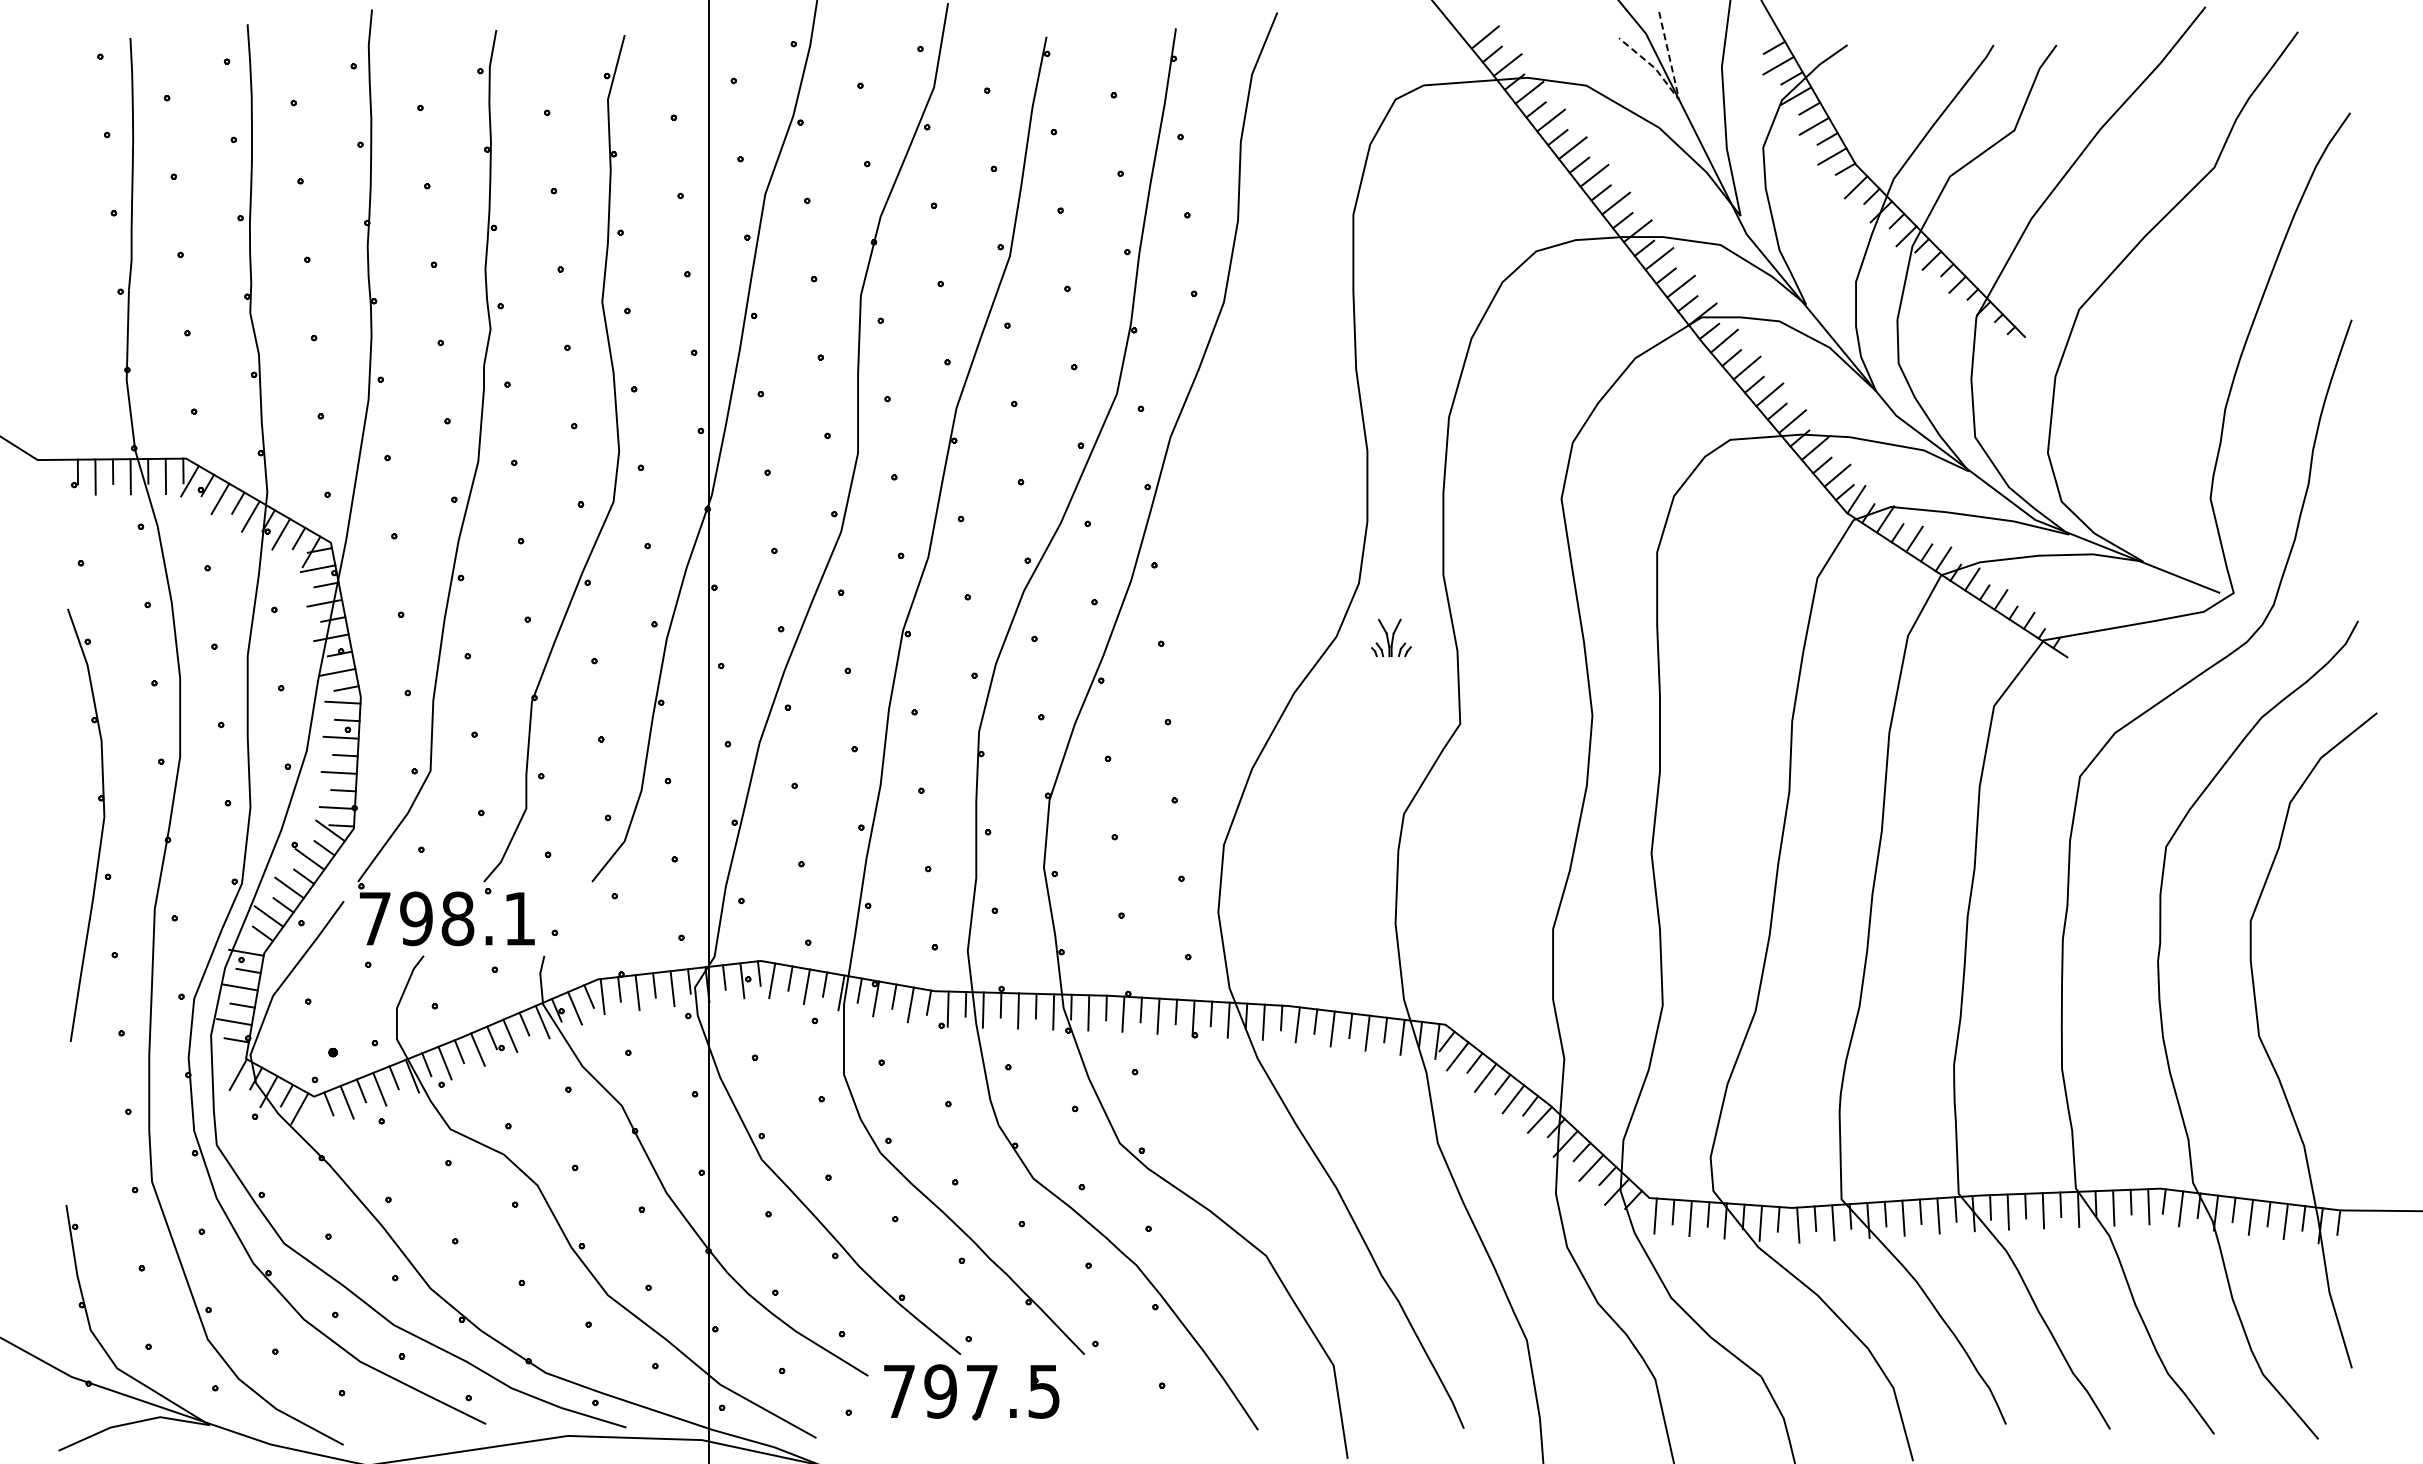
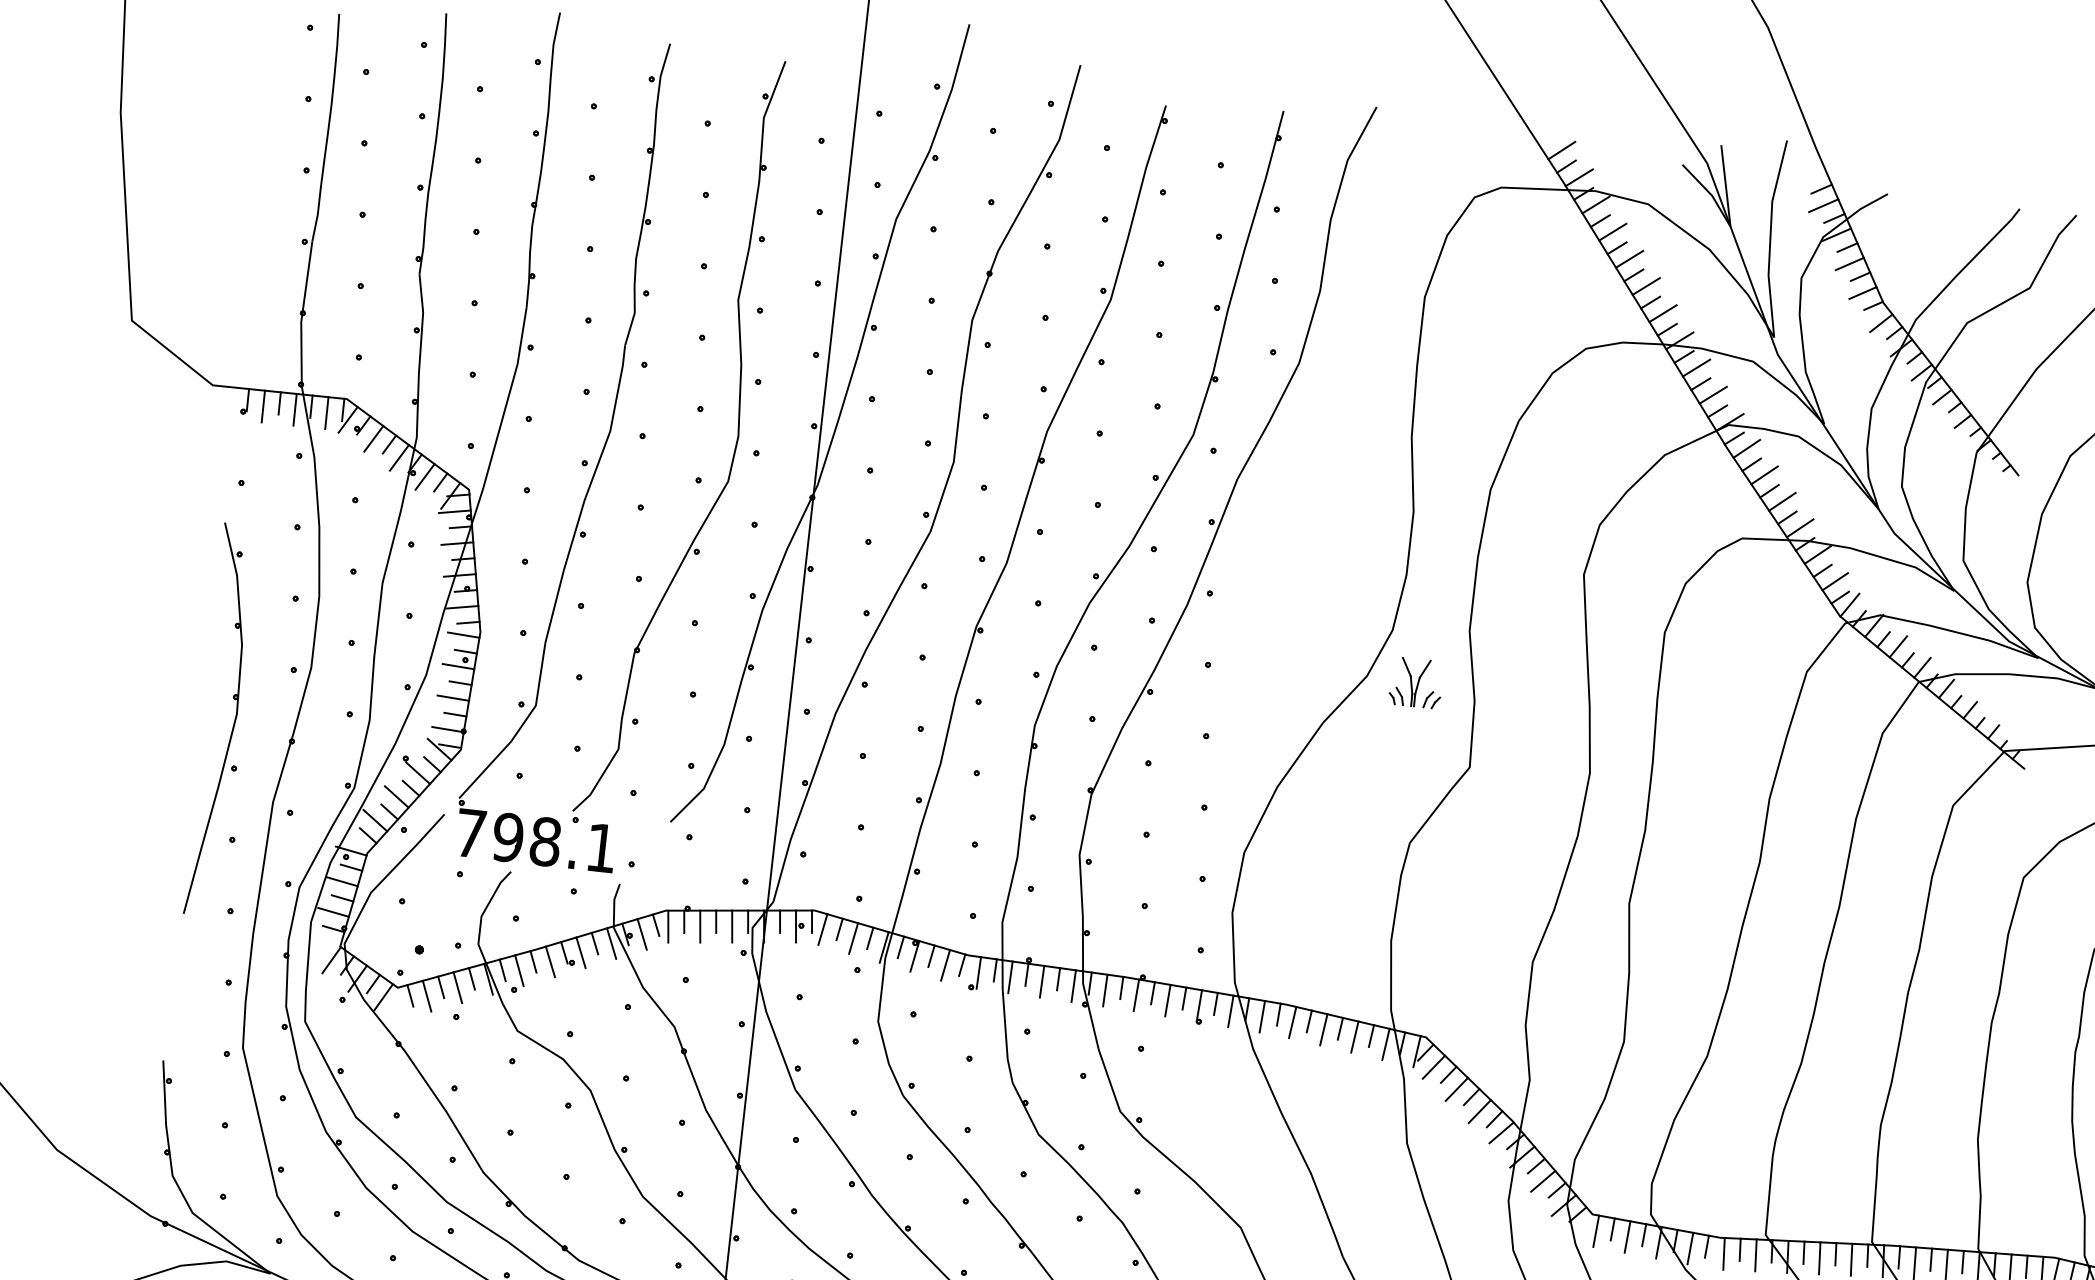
line: (1679, 100) -> (1730, 227), dashed -> solid
part: (1391, 637) -> (1416, 682), size x1.43

